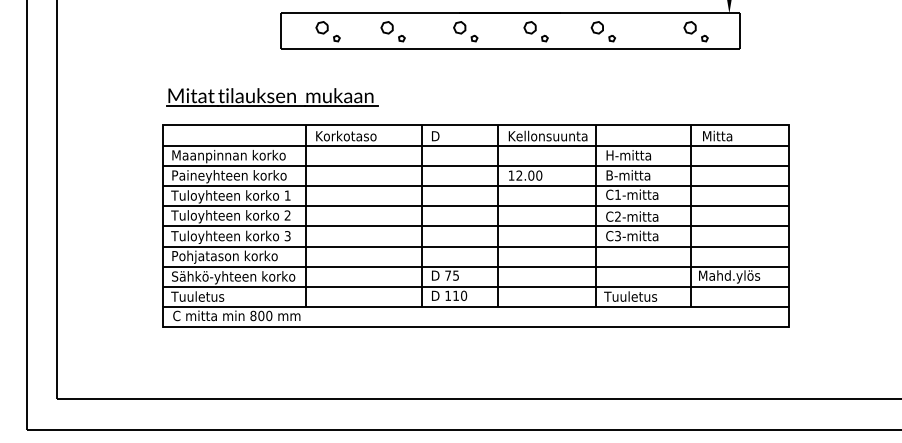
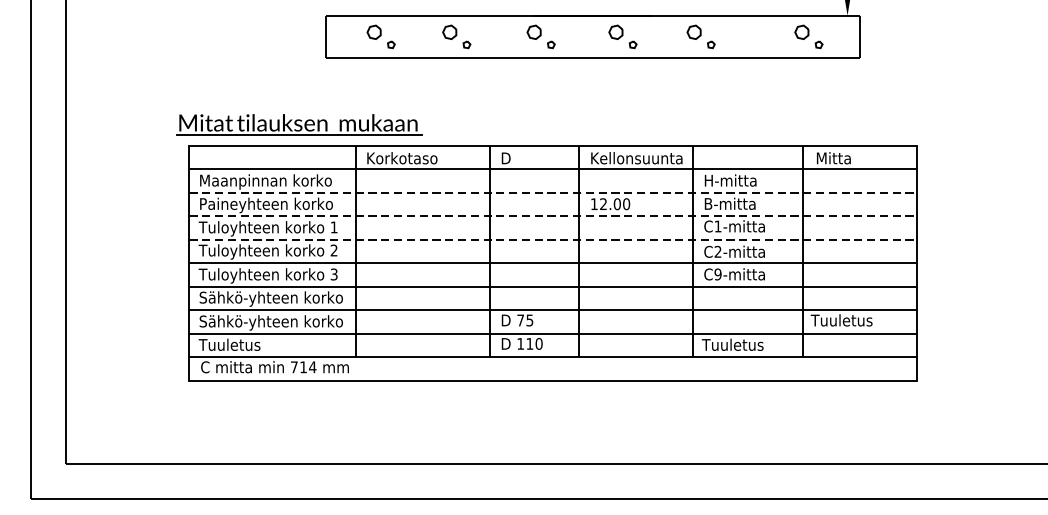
part: (272, 97) -> (300, 124), moved
line: (476, 165) -> (553, 192), solid -> dashed
line: (476, 186) -> (553, 216), solid -> dashed
line: (476, 206) -> (553, 240), solid -> dashed
text: (617, 236) -> (717, 274), C3-mitta -> C9-mitta
text: (233, 256) -> (271, 298), Pohjatason korko -> Sähkö-yhteen korko
text: (728, 276) -> (846, 321), Mahd.ylös -> Tuuletus
text: (261, 315) -> (303, 366), 800 -> 714

